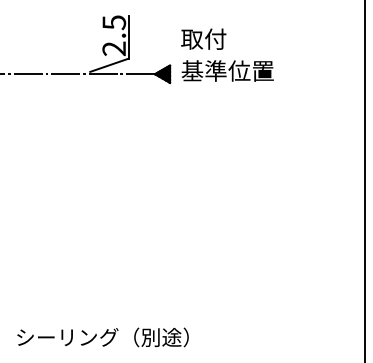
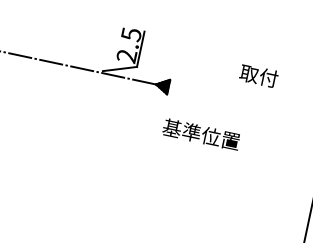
text: (203, 38) -> (258, 75), moved
text: (227, 70) -> (201, 134), moved

